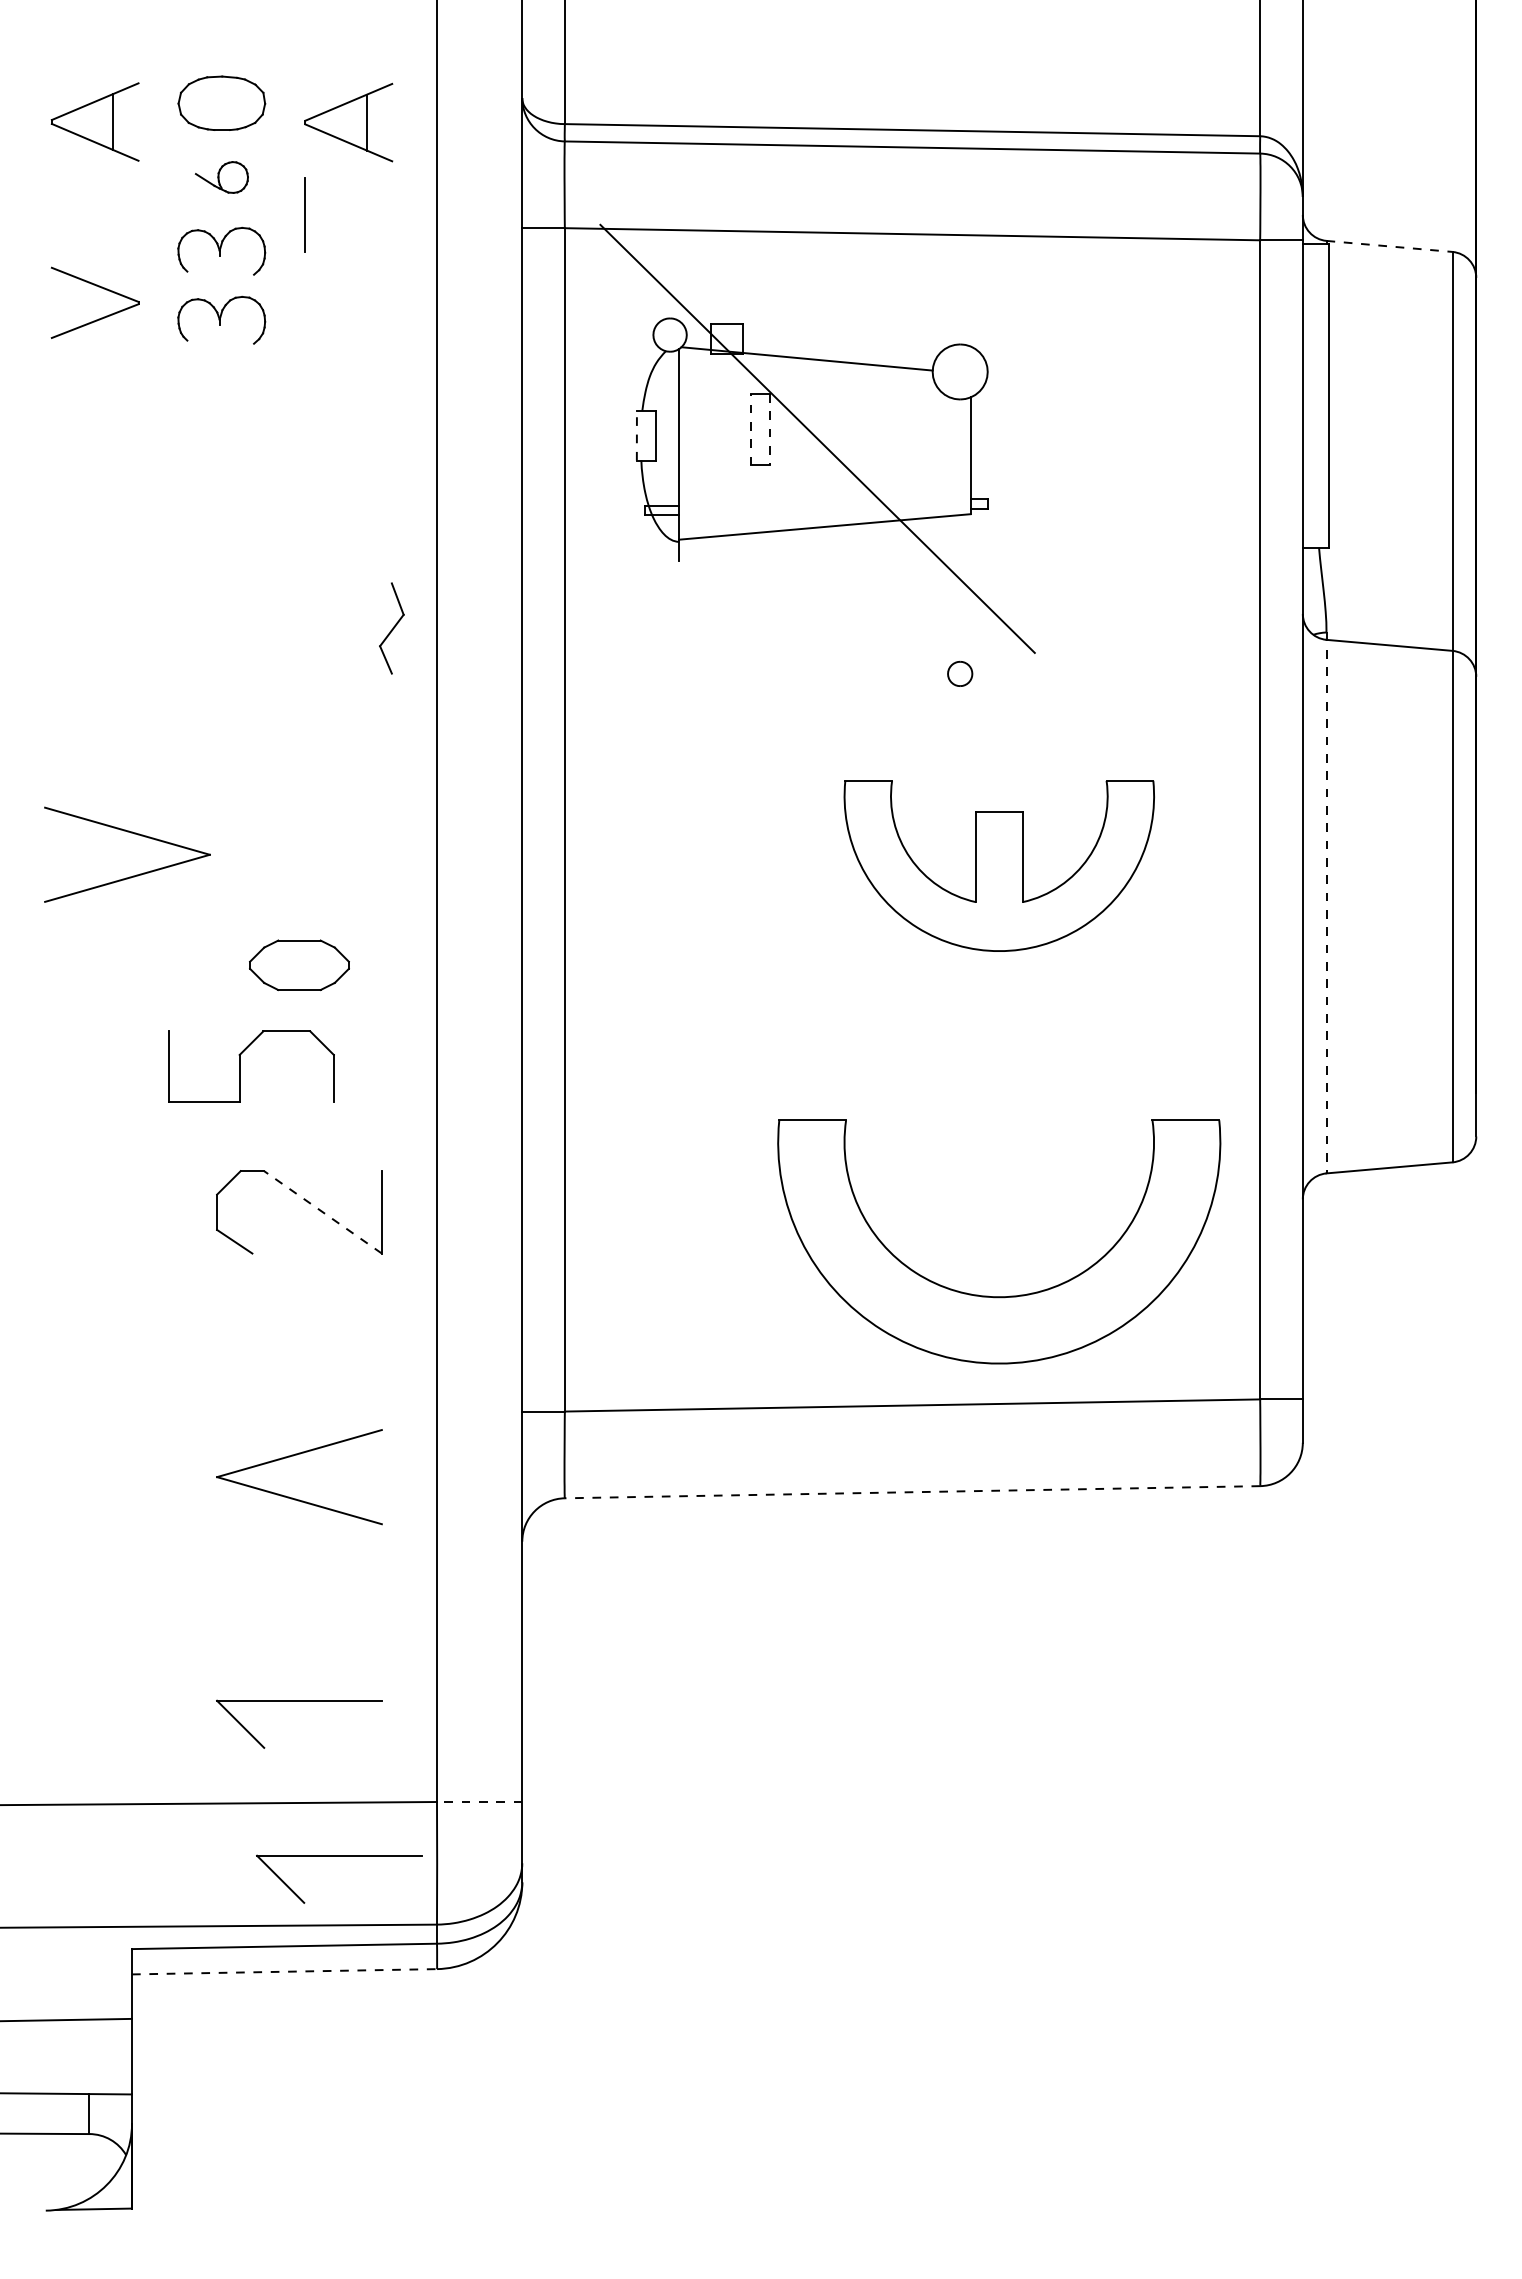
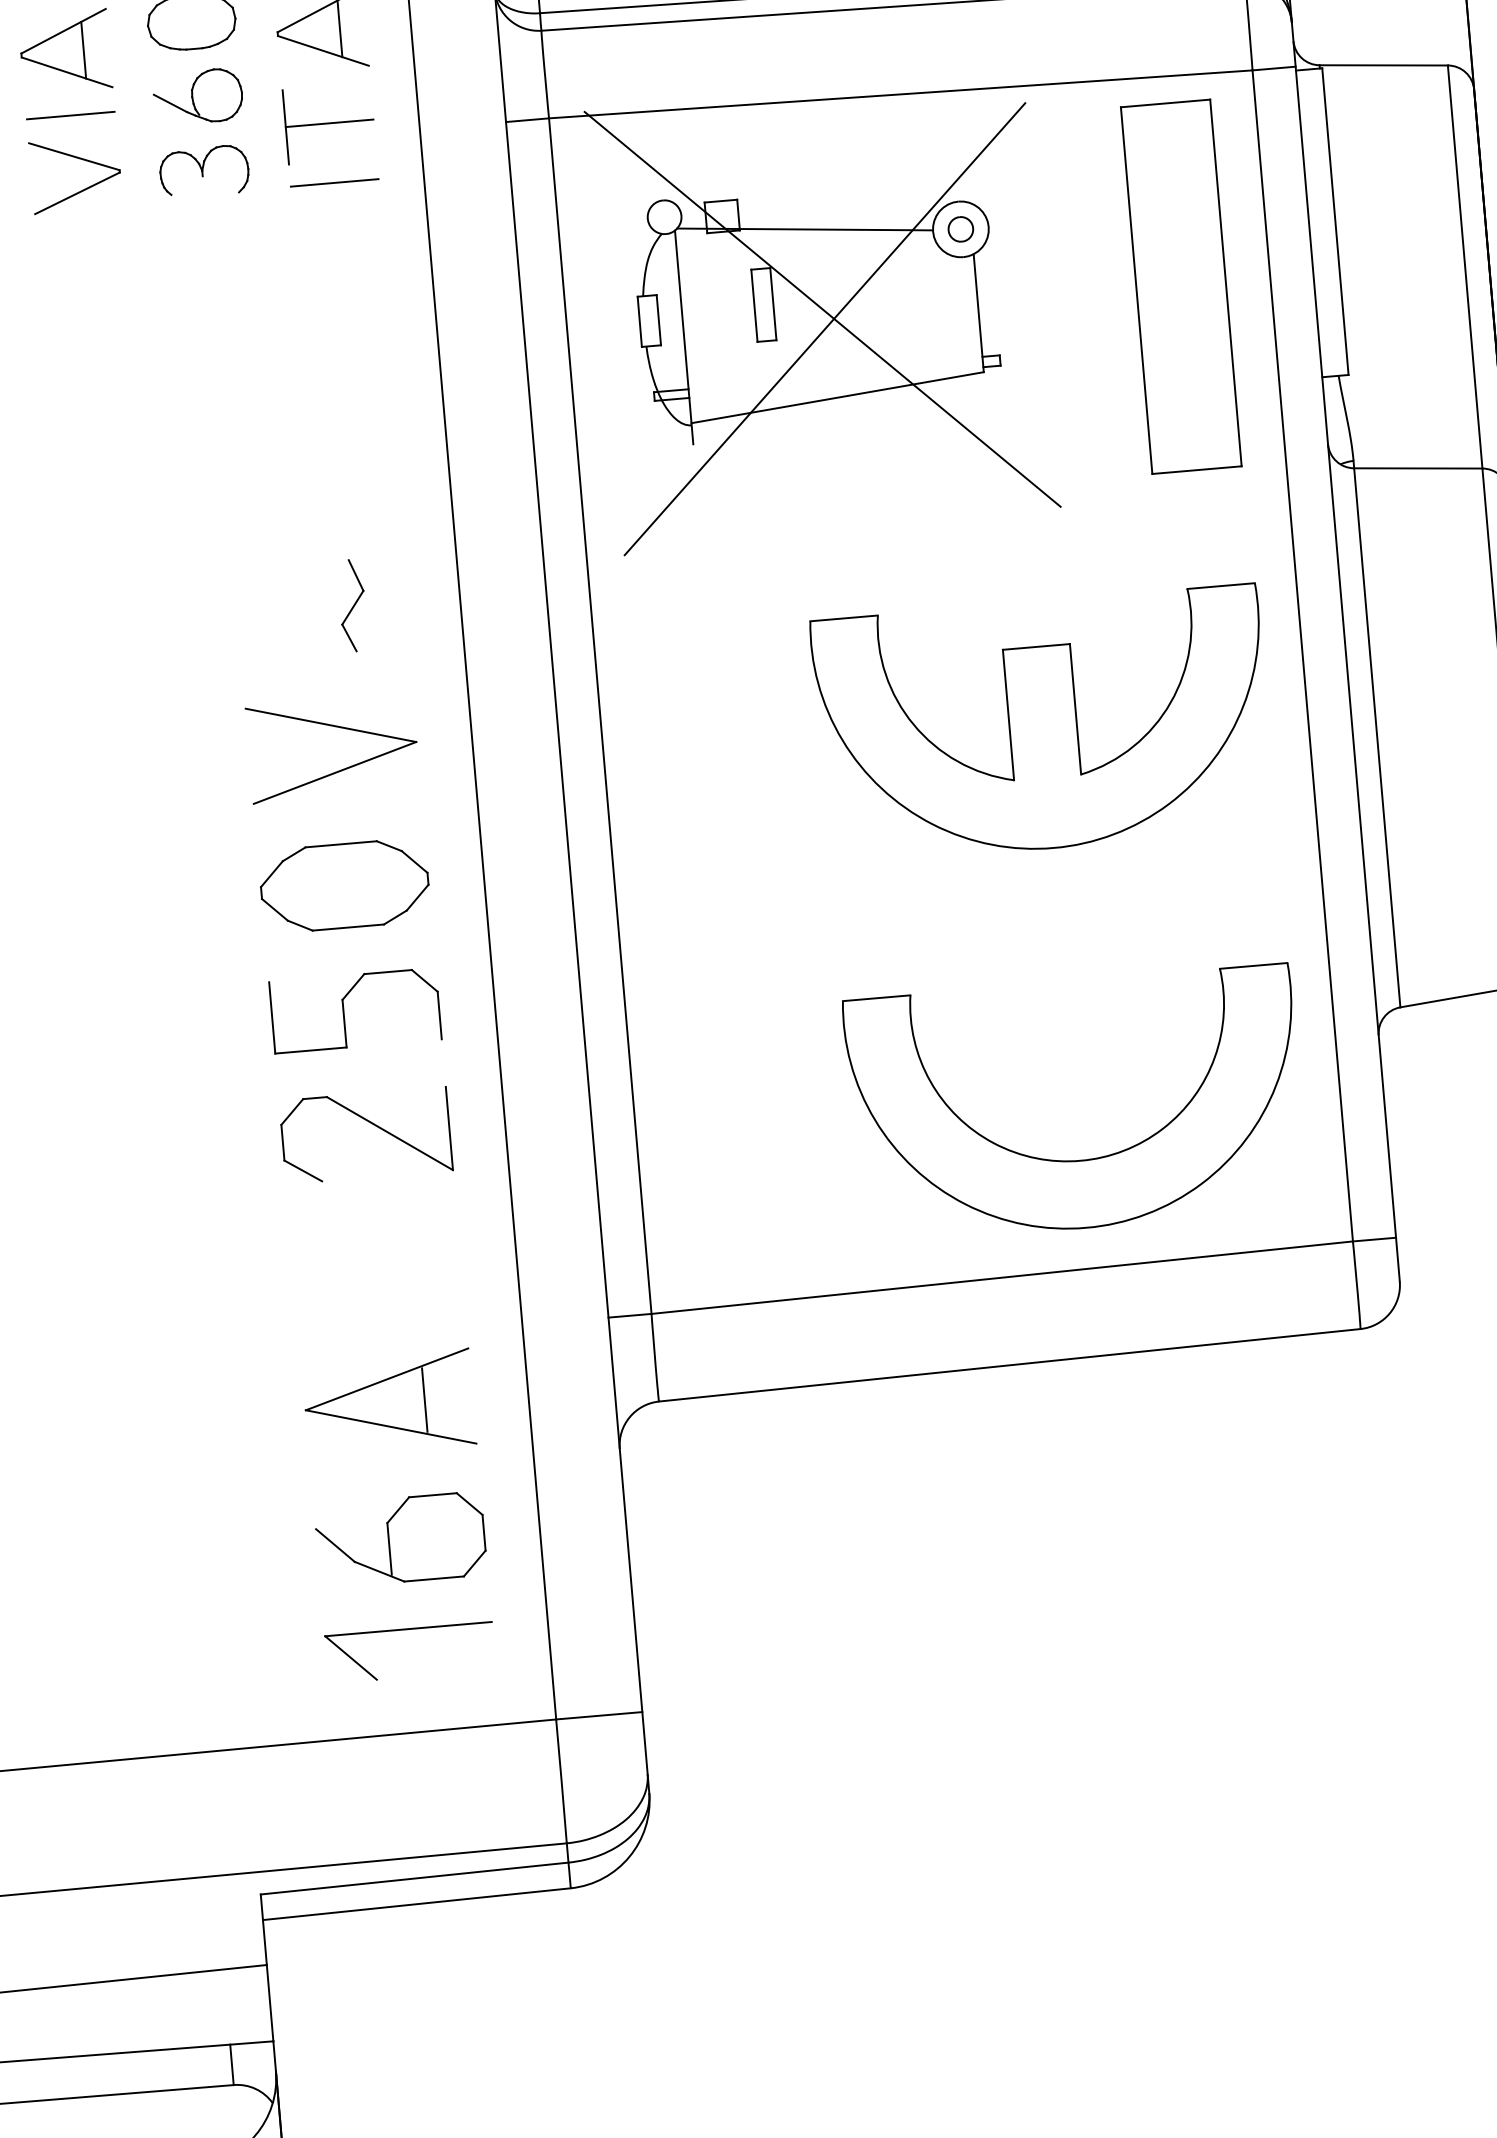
part: (221, 177) -> (197, 96), size x1.67
line: (94, 185) -> (70, 115), added
line: (348, 214) -> (329, 123), added
line: (1390, 246) -> (1384, 65), dashed -> solid
line: (348, 273) -> (334, 182), added
part: (98, 287) -> (77, 159), moved
part: (221, 319) -> (210, 240), removed
line: (750, 429) -> (754, 305), dashed -> solid
line: (769, 429) -> (773, 304), dashed -> solid
line: (636, 435) -> (639, 321), dashed -> solid
part: (1171, 446) -> (1180, 286), added
line: (818, 458) -> (825, 329), added
part: (391, 628) -> (352, 605), moved
part: (960, 673) -> (961, 228), moved
part: (134, 834) -> (338, 728), moved
part: (999, 865) -> (1043, 724), size x1.43
line: (1326, 903) -> (1377, 734), dashed -> solid
part: (299, 965) -> (344, 886), size x1.67
part: (240, 1066) -> (344, 1011), moved
line: (323, 1212) -> (390, 1133), dashed -> solid
line: (334, 1476) -> (424, 1399), added
line: (912, 1492) -> (1009, 1365), dashed -> solid
part: (299, 1612) -> (400, 1539), added
line: (479, 1802) -> (599, 1716), dashed -> solid
part: (339, 1856) -> (462, 1782), removed
line: (284, 1971) -> (416, 1903), dashed -> solid

